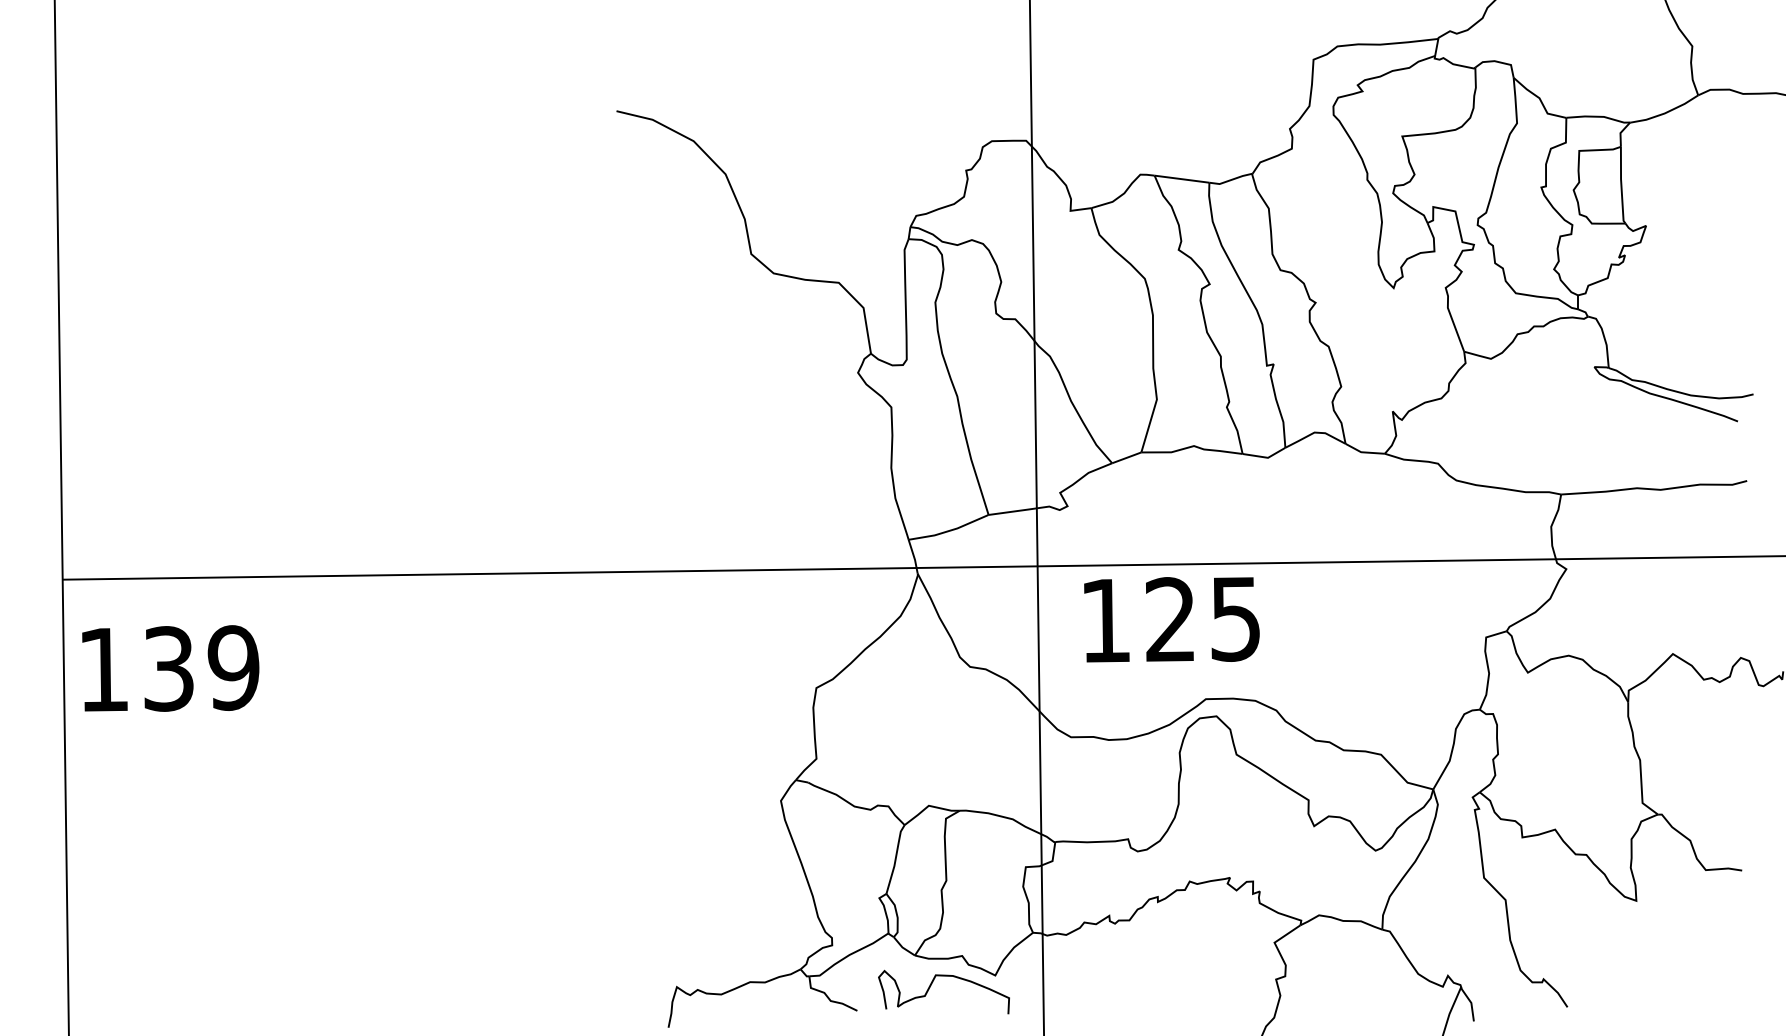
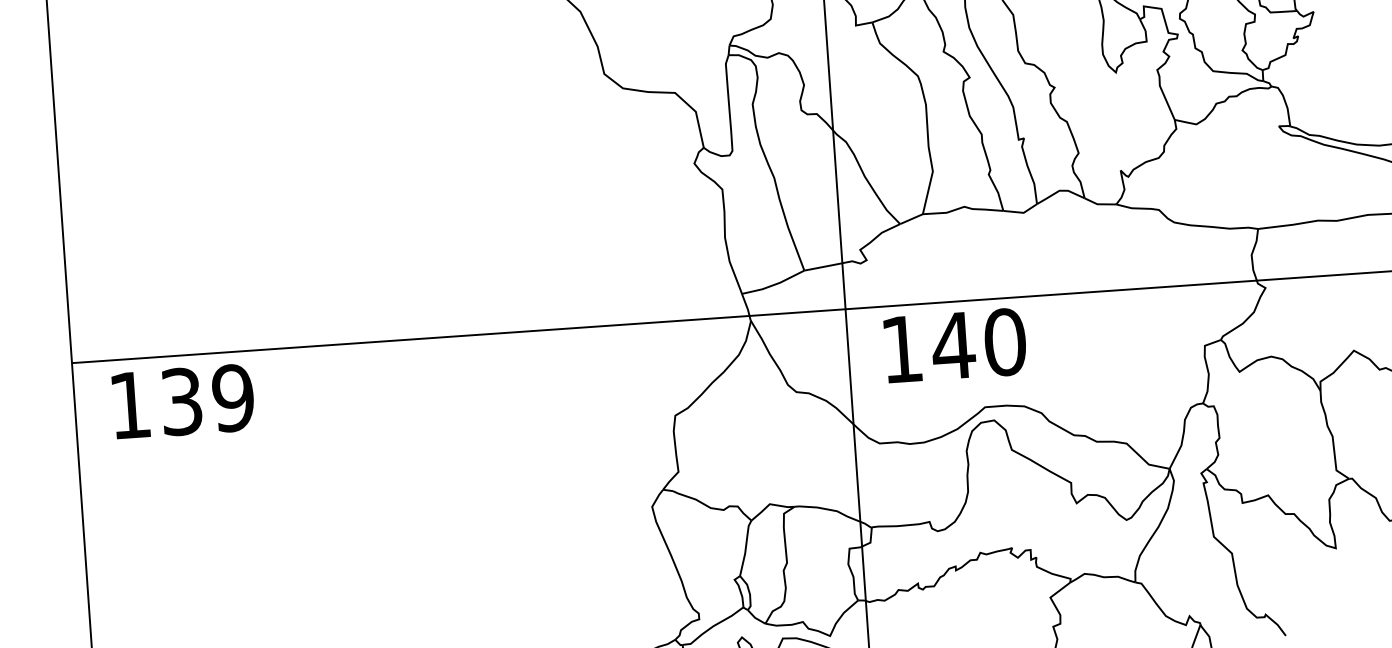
text: (1202, 618) -> (978, 343), 125 -> 140
text: (170, 668) -> (183, 401), moved

